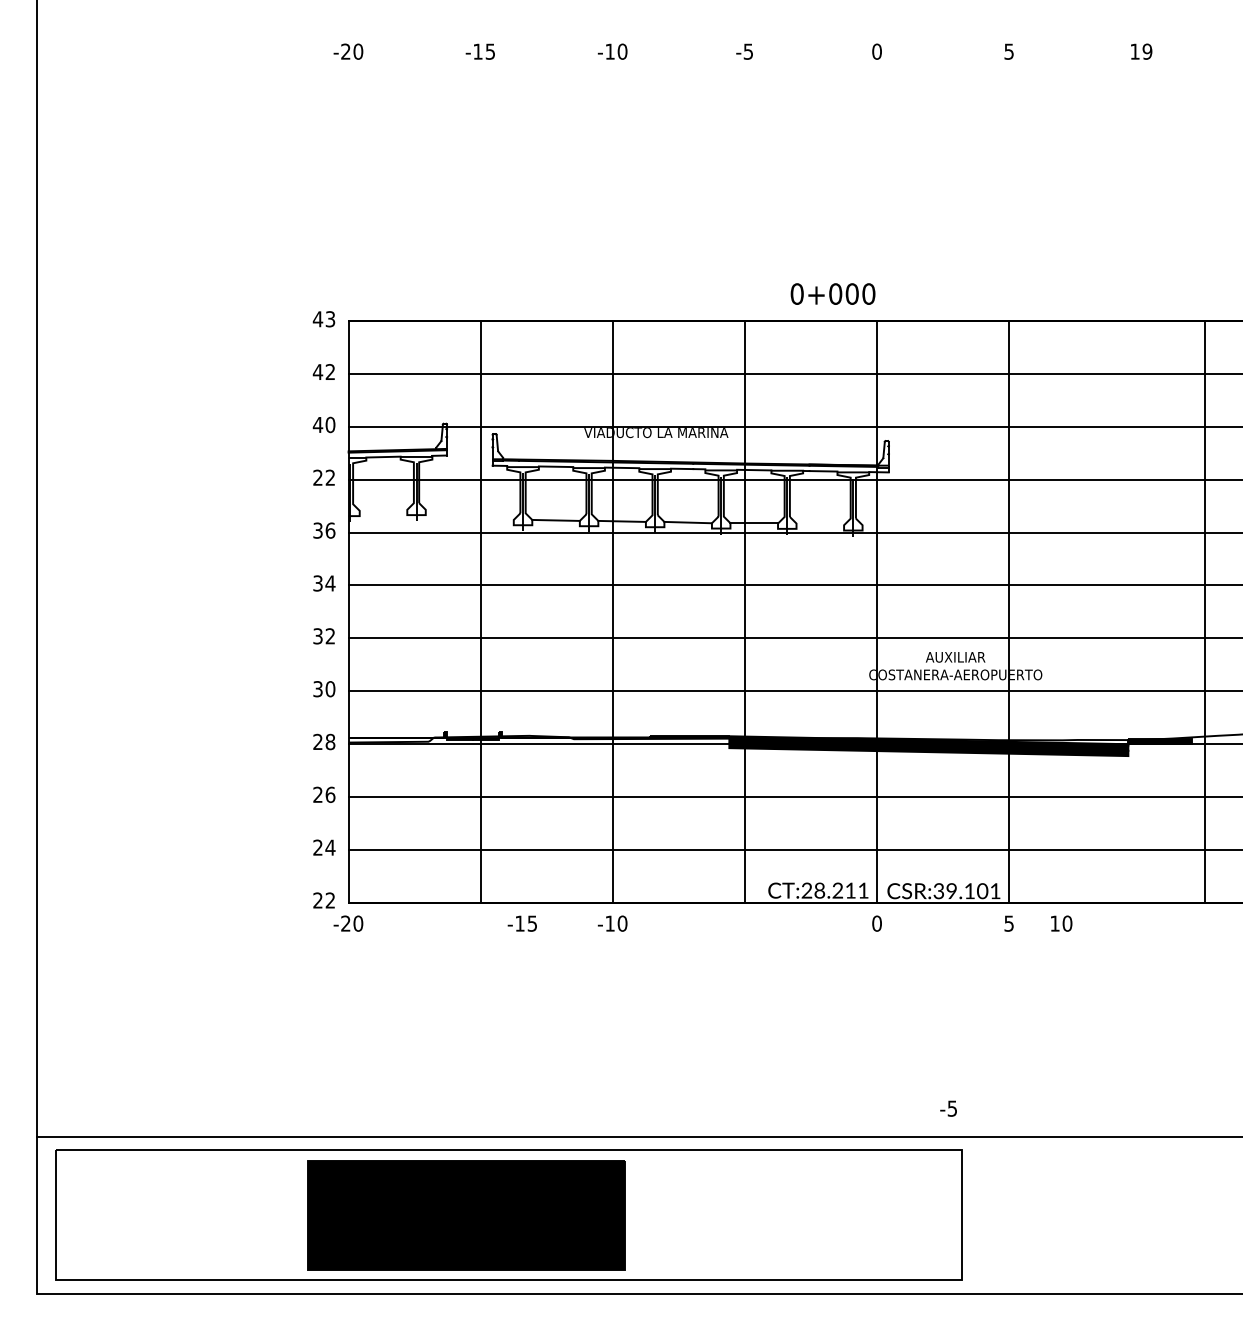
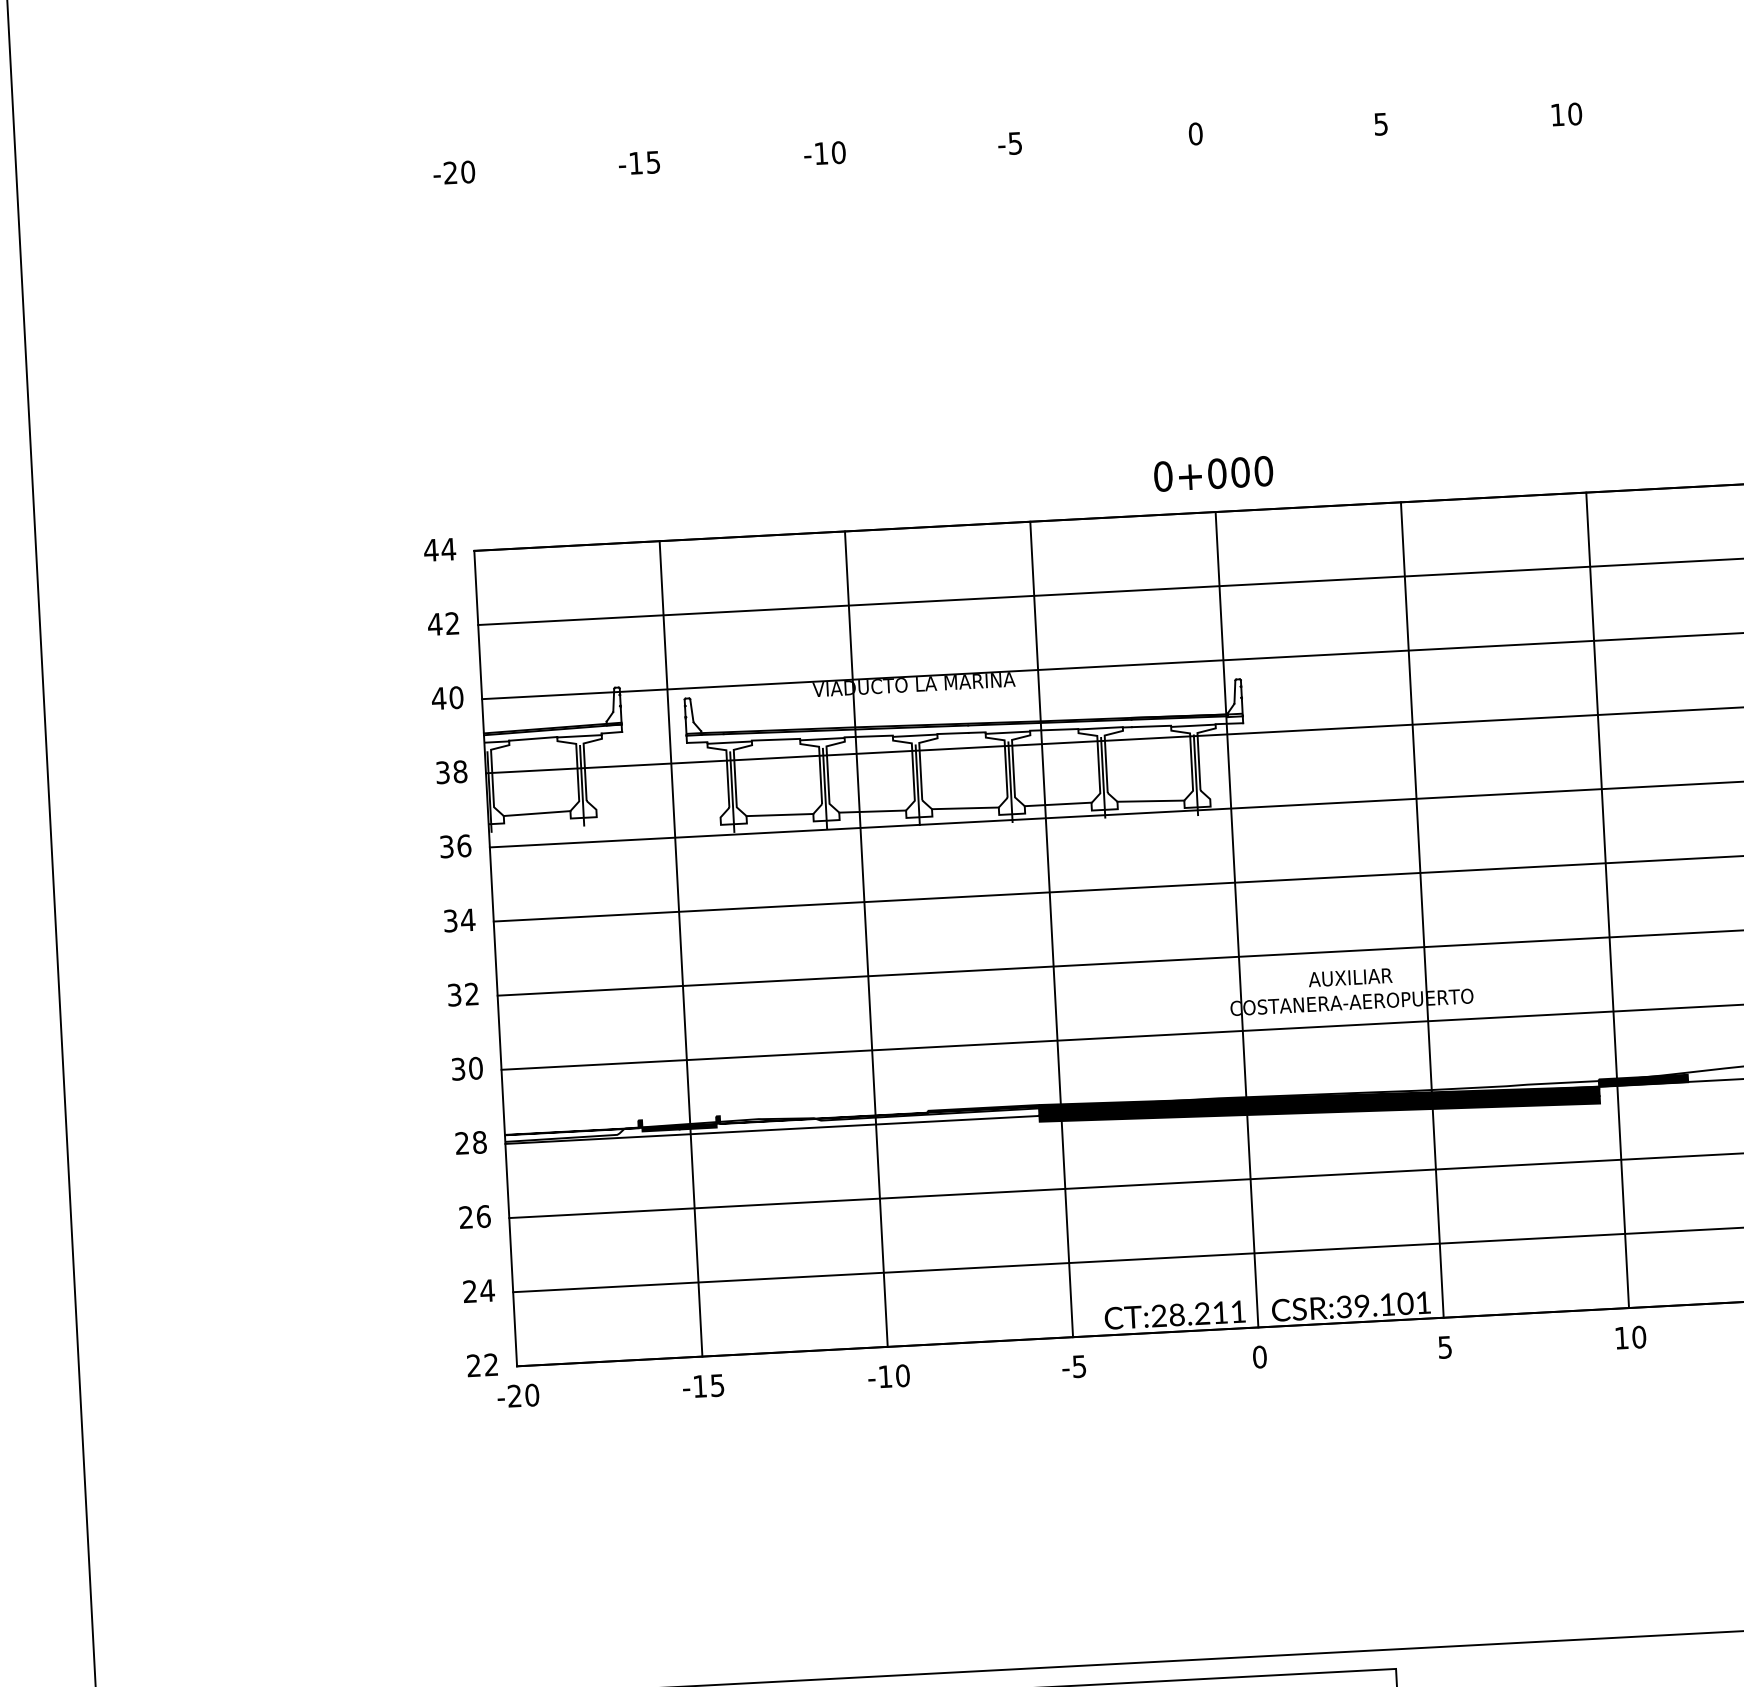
text: (1147, 51) -> (1575, 113), 19 -> 10
text: (832, 293) -> (1212, 473), moved
text: (330, 319) -> (448, 549), 43 -> 44
text: (324, 477) -> (451, 771), 22 -> 38
line: (383, 509) -> (537, 812), added
line: (820, 524) -> (1151, 801), added
line: (1205, 611) -> (1607, 899), moved
text: (521, 923) -> (702, 1386), moved
text: (1061, 923) -> (1630, 1337), moved
text: (948, 1108) -> (1073, 1366), moved

